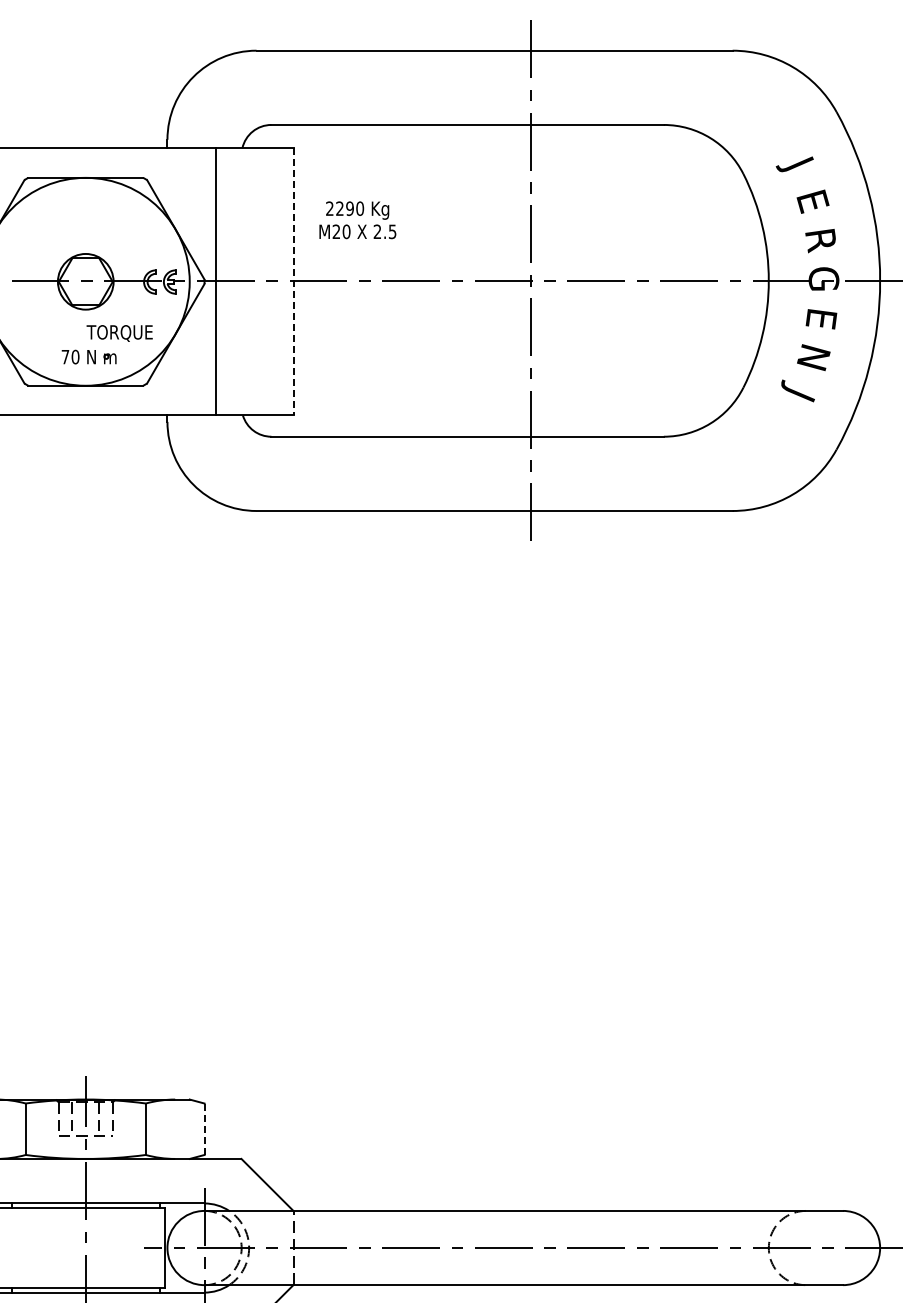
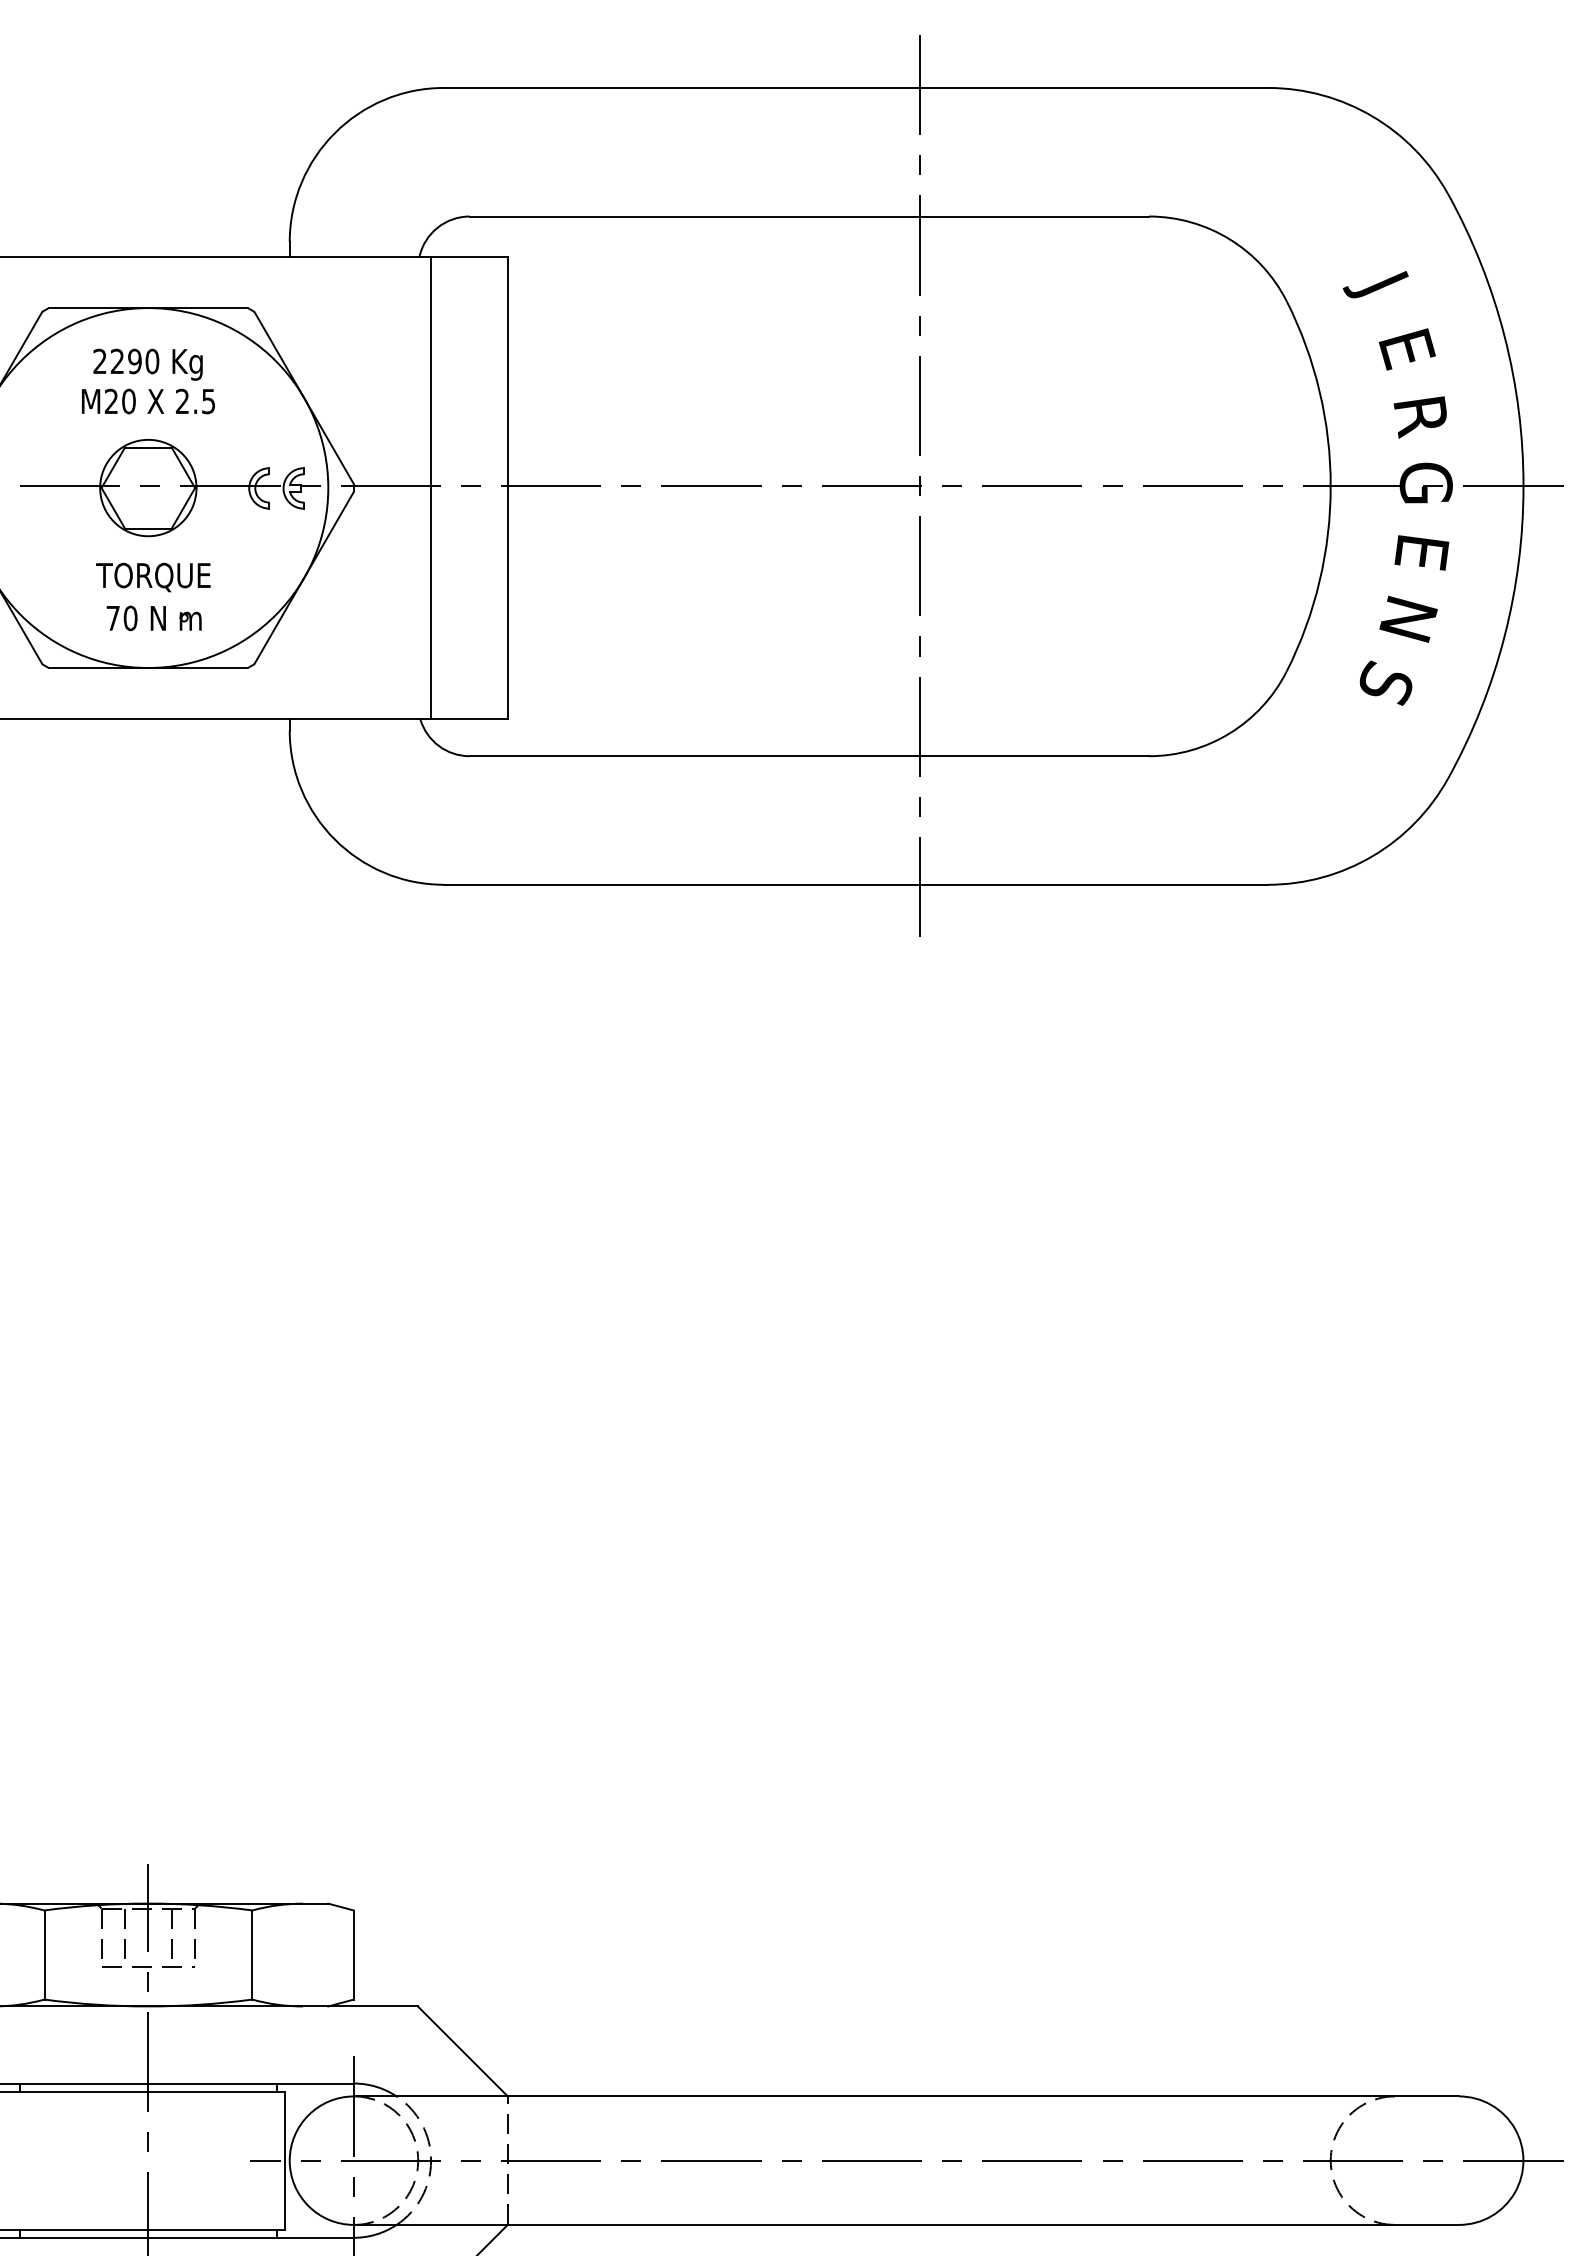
text: (357, 220) -> (147, 381), moved
line: (216, 281) -> (431, 487), moved
line: (293, 281) -> (507, 487), dashed -> solid
text: (119, 333) -> (153, 577), moved
text: (798, 393) -> (1382, 681), J -> S
line: (204, 1129) -> (353, 1955), dashed -> solid

